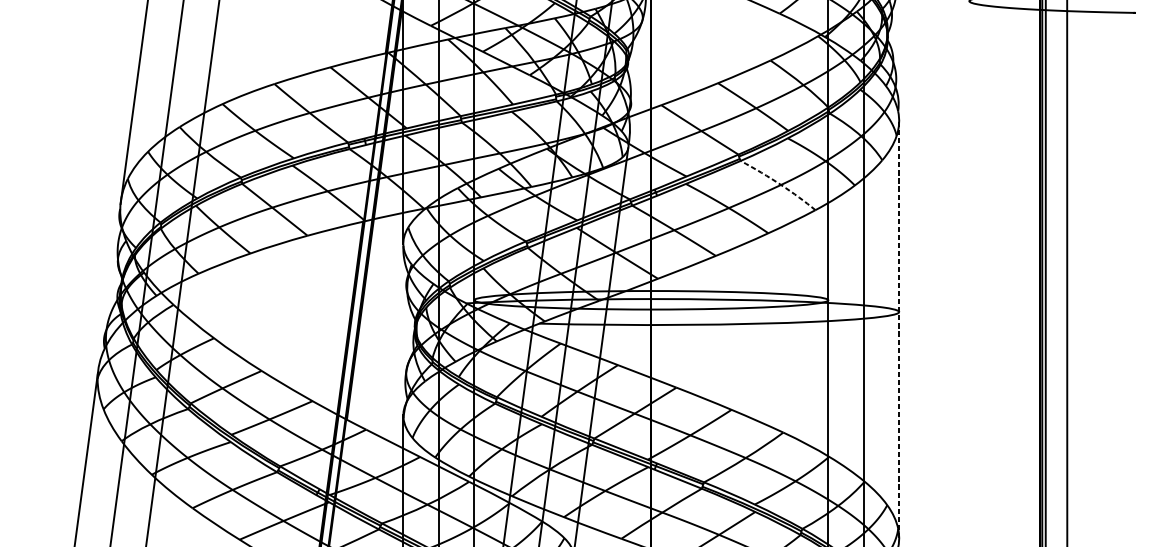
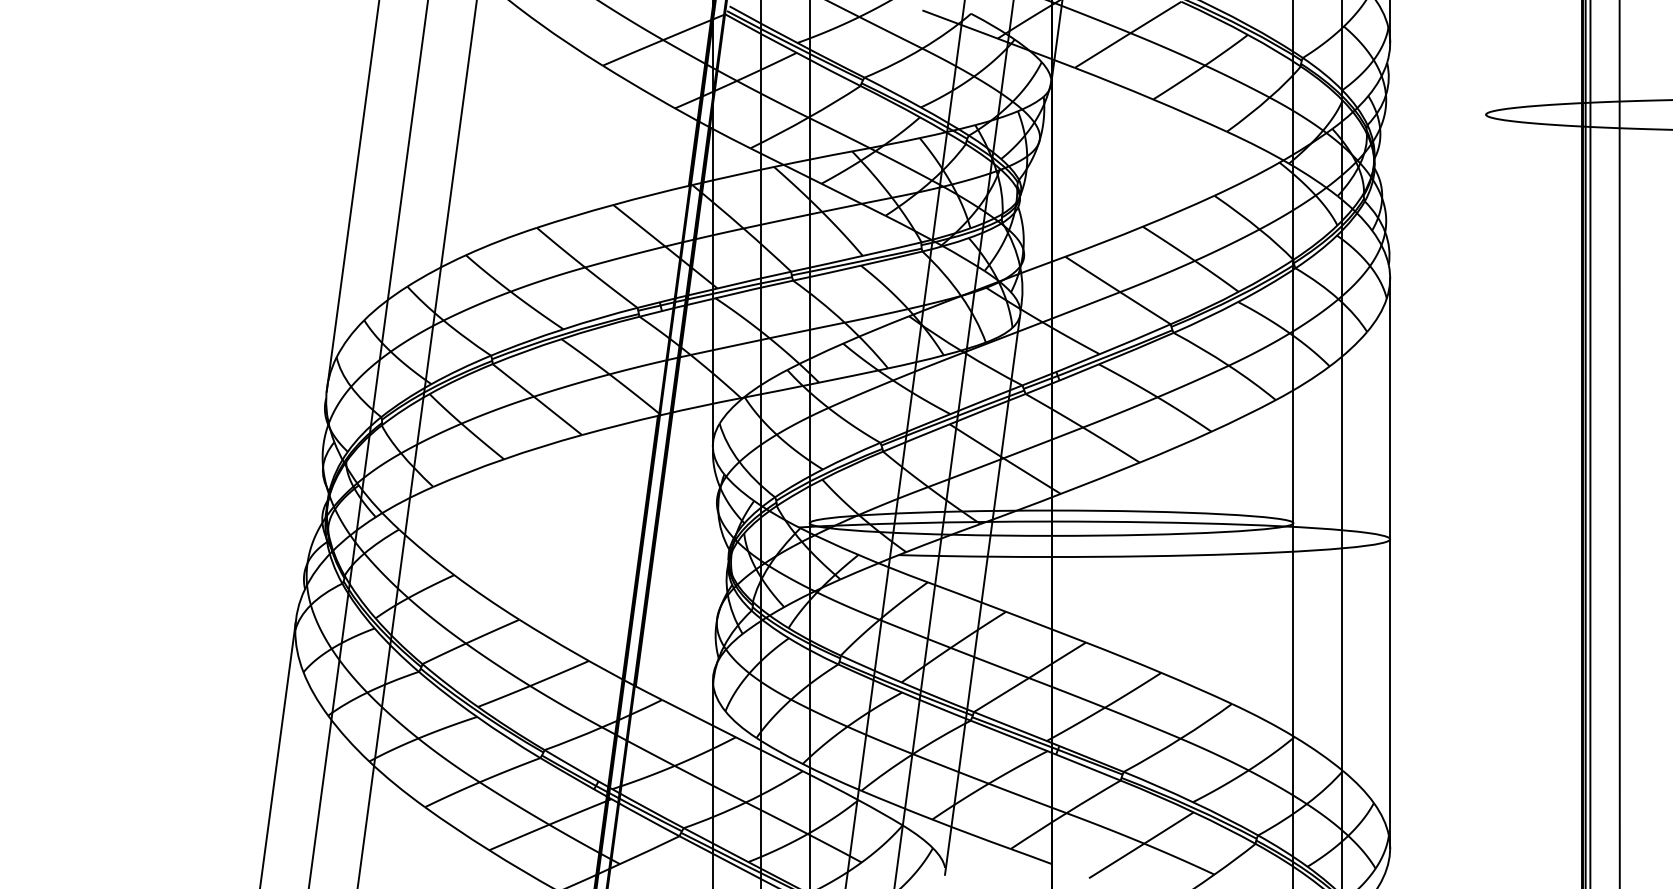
arc: (779, 184) -> (1226, 364), dashed -> solid
line: (899, 329) -> (1390, 562), dashed -> solid

